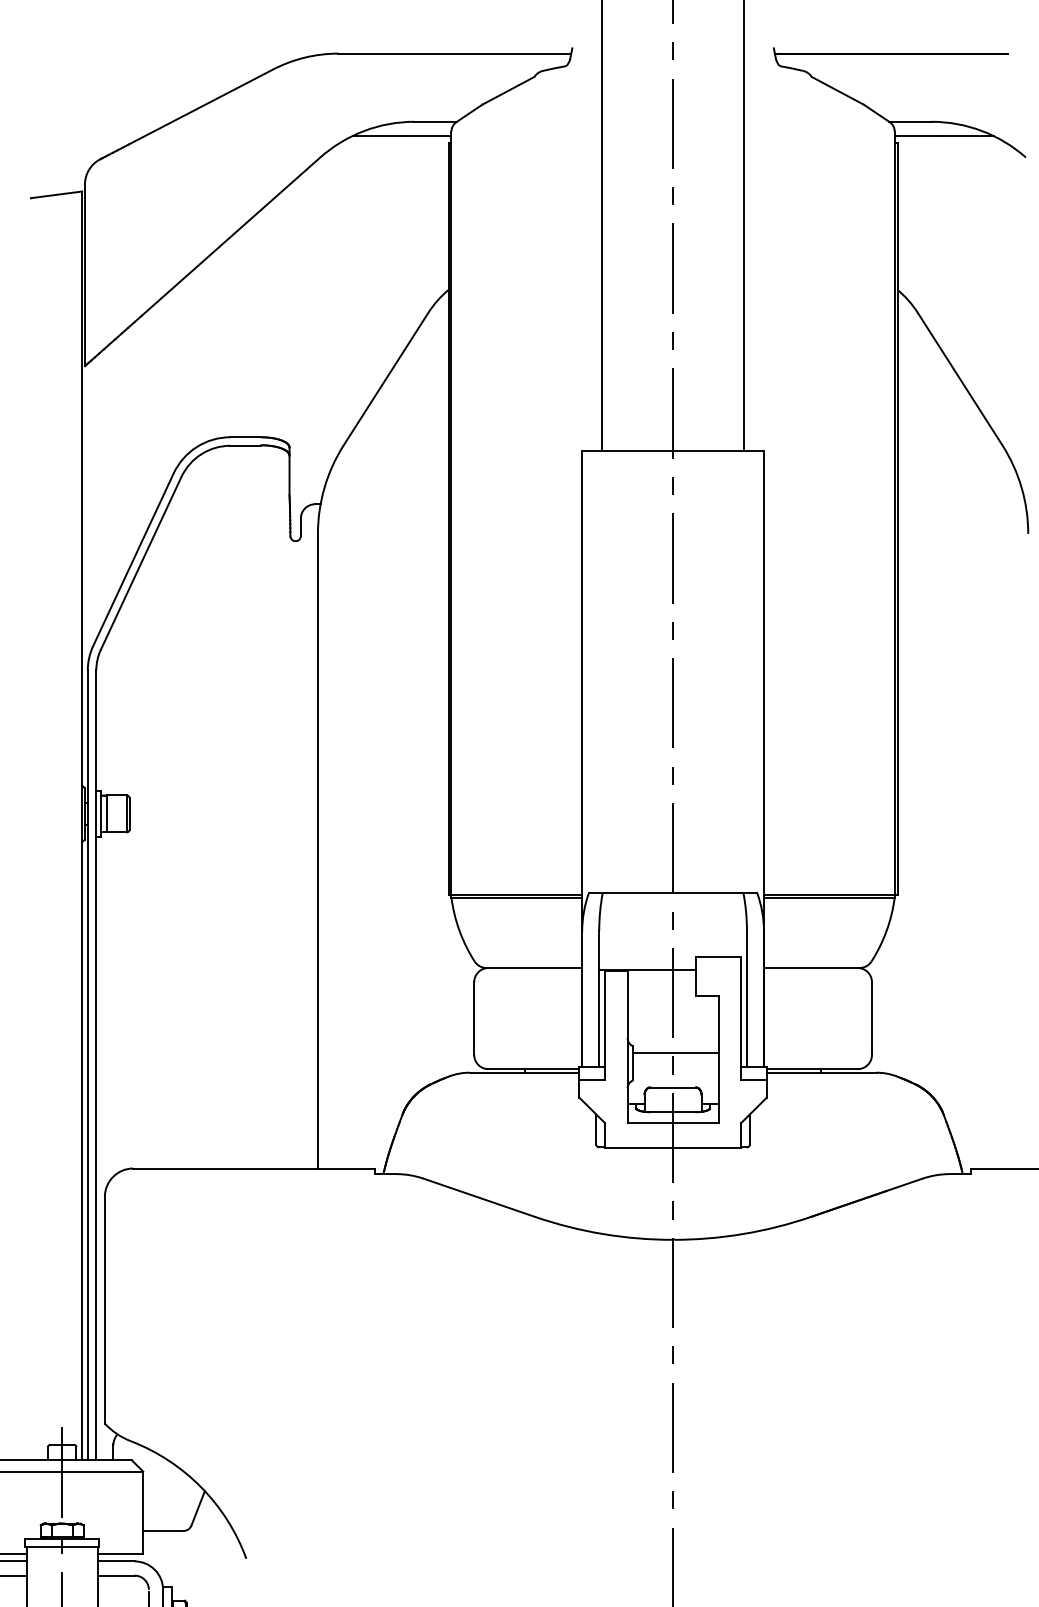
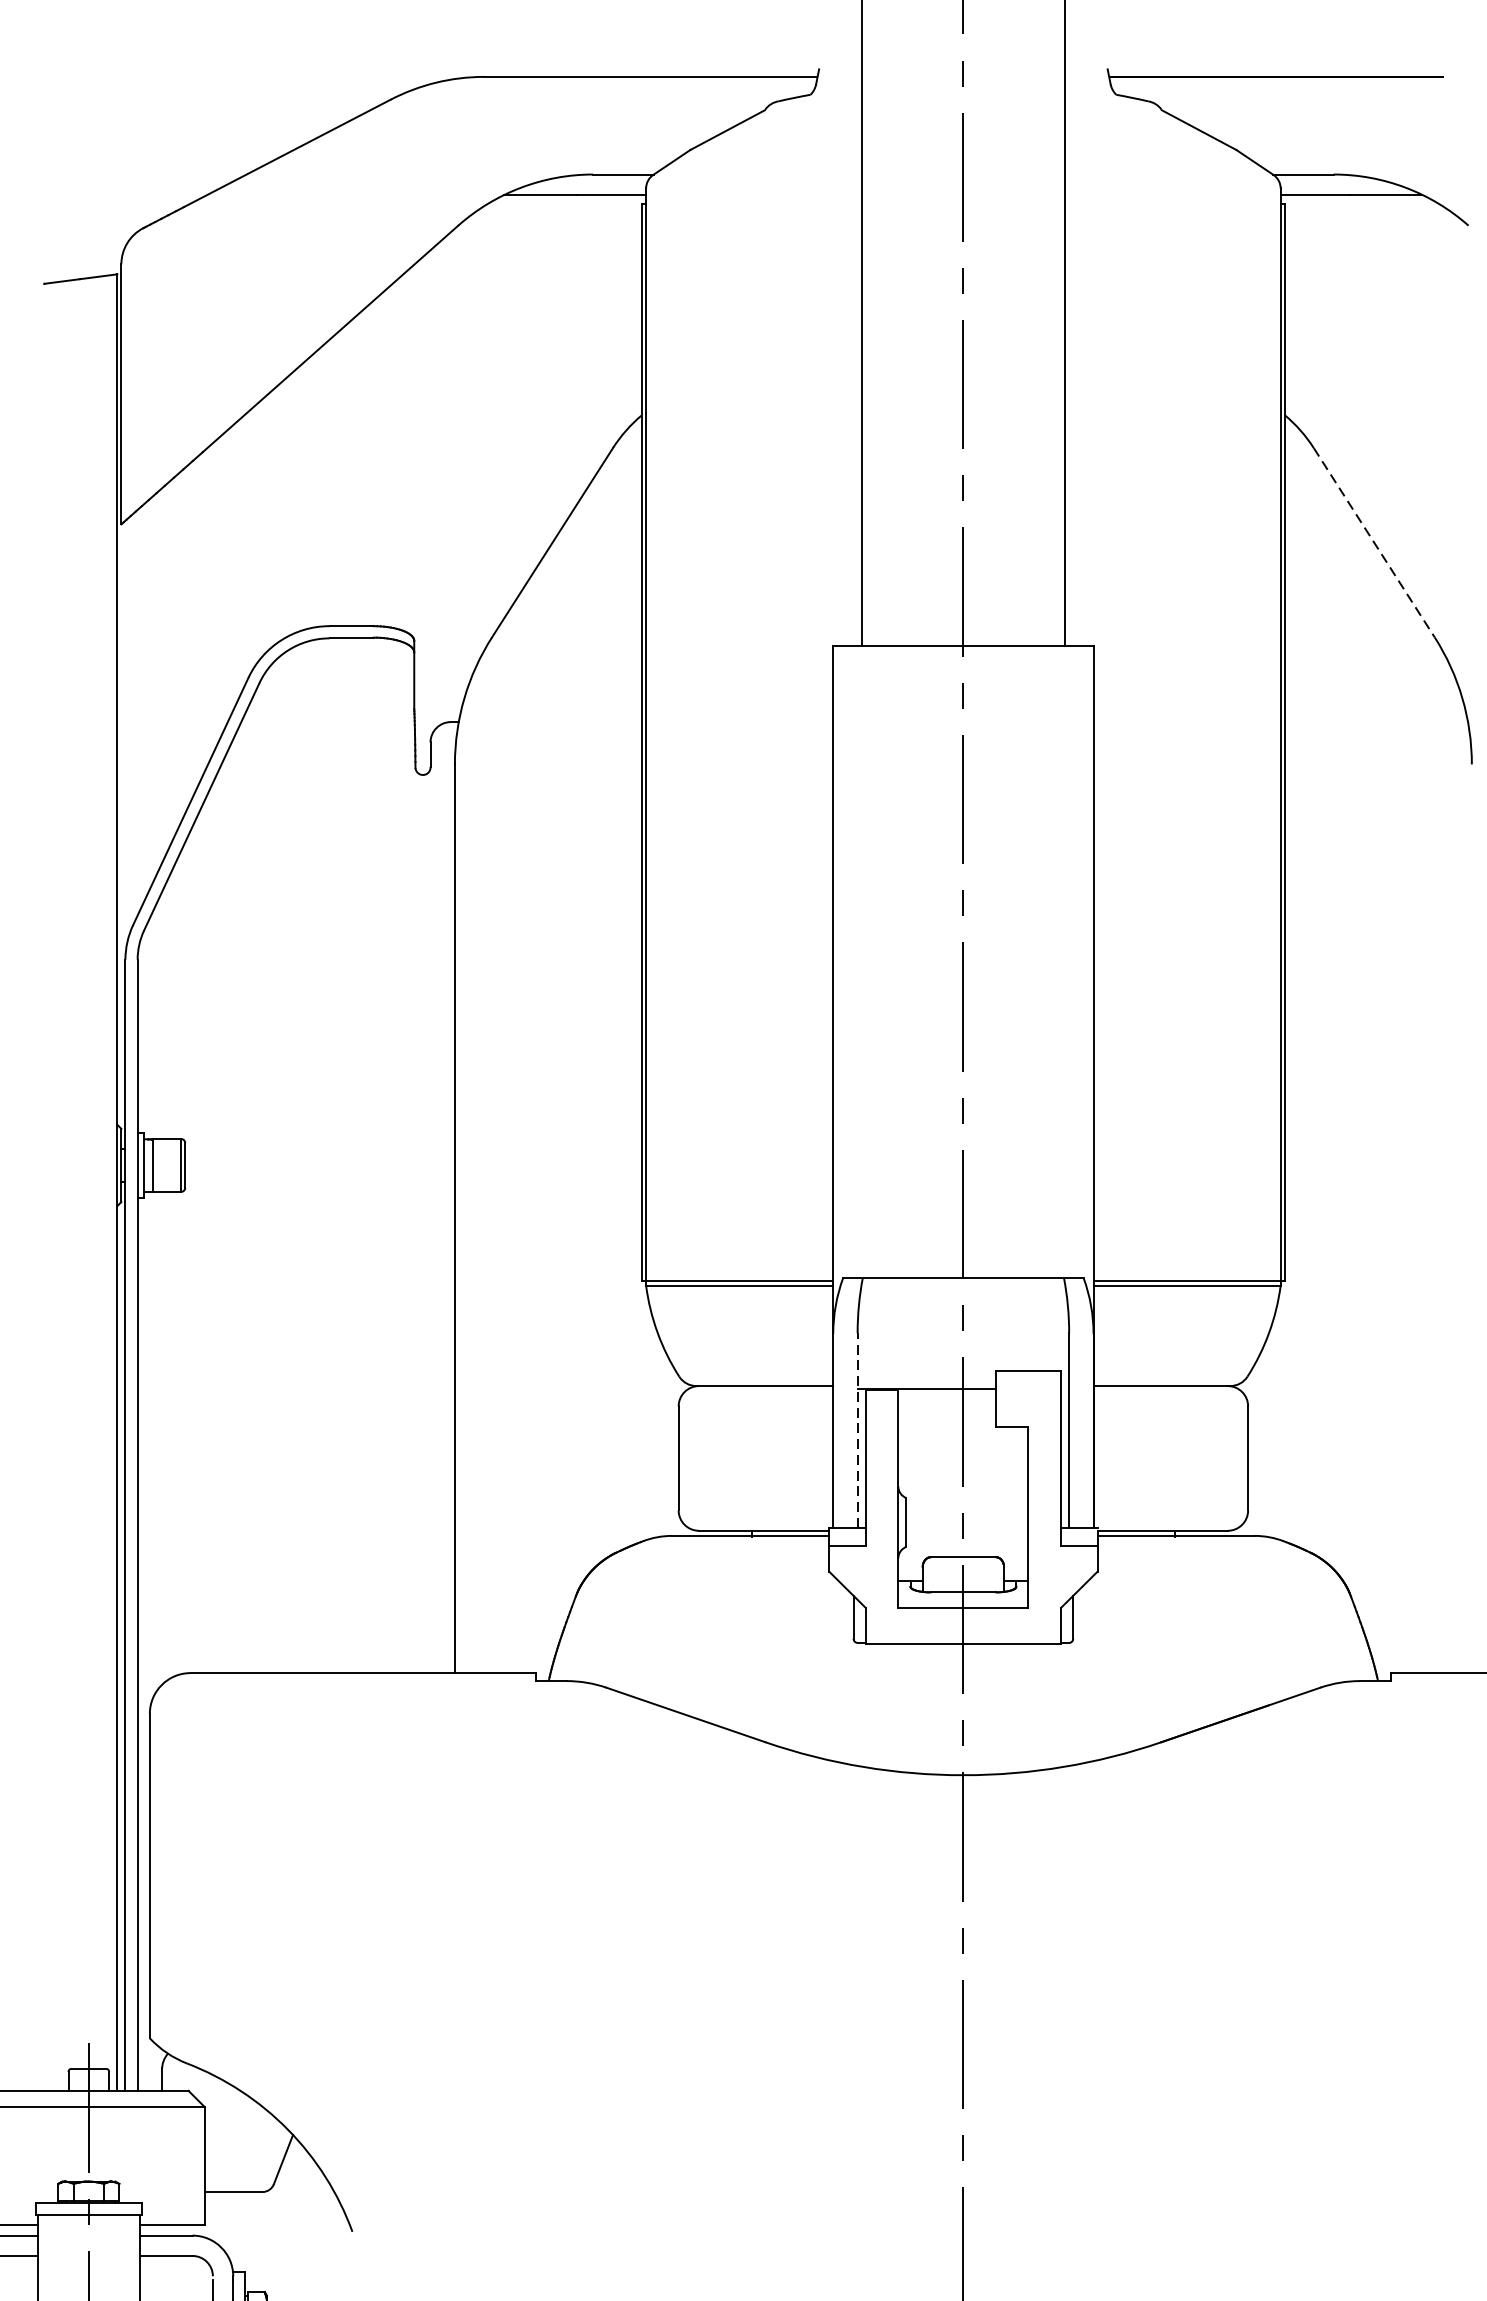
line: (960, 379) -> (1374, 543), solid -> dashed
line: (599, 999) -> (858, 1431), solid -> dashed
line: (675, 1053) -> (966, 1508), removed

